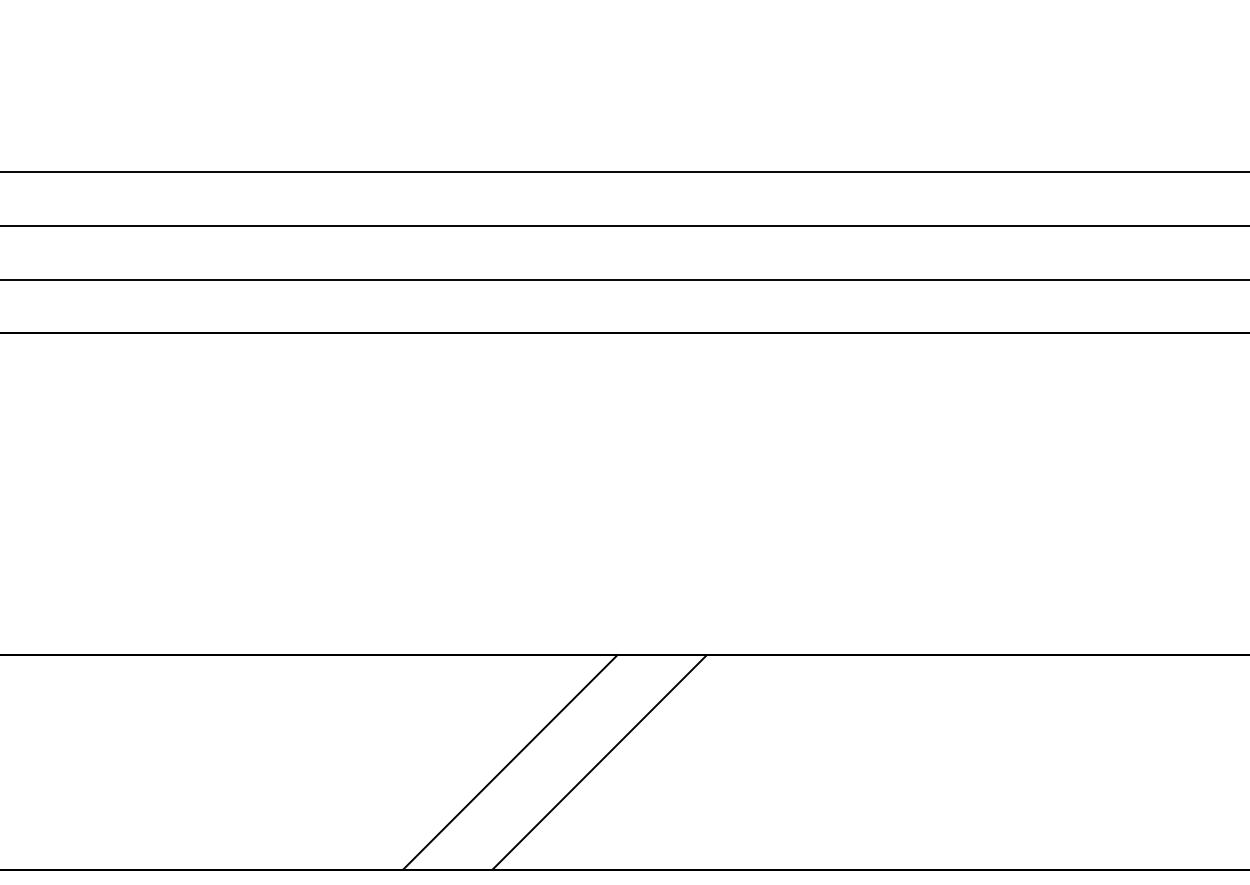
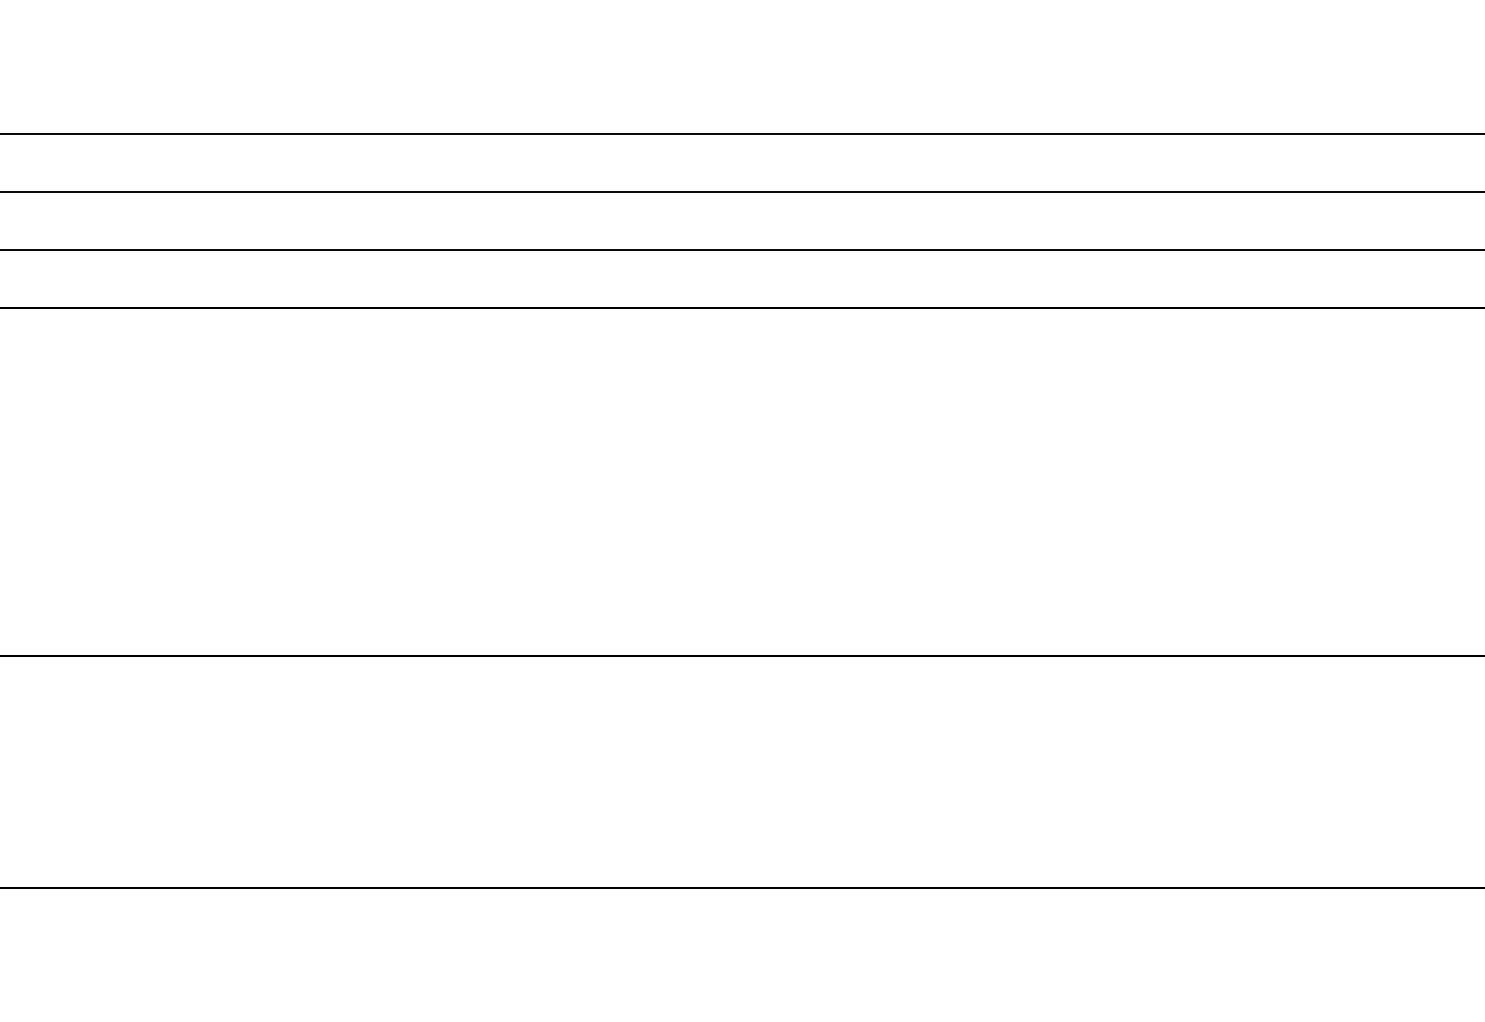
line: (509, 762) -> (727, 771), removed
line: (599, 762) -> (824, 771), removed

